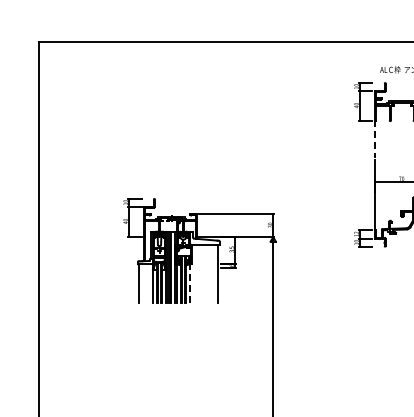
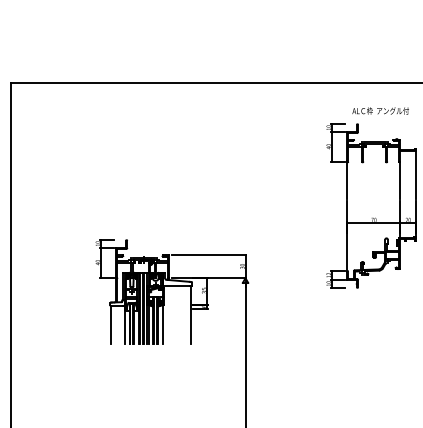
line: (375, 139) -> (347, 180), dashed -> solid
line: (190, 283) -> (162, 324), dashed -> solid

